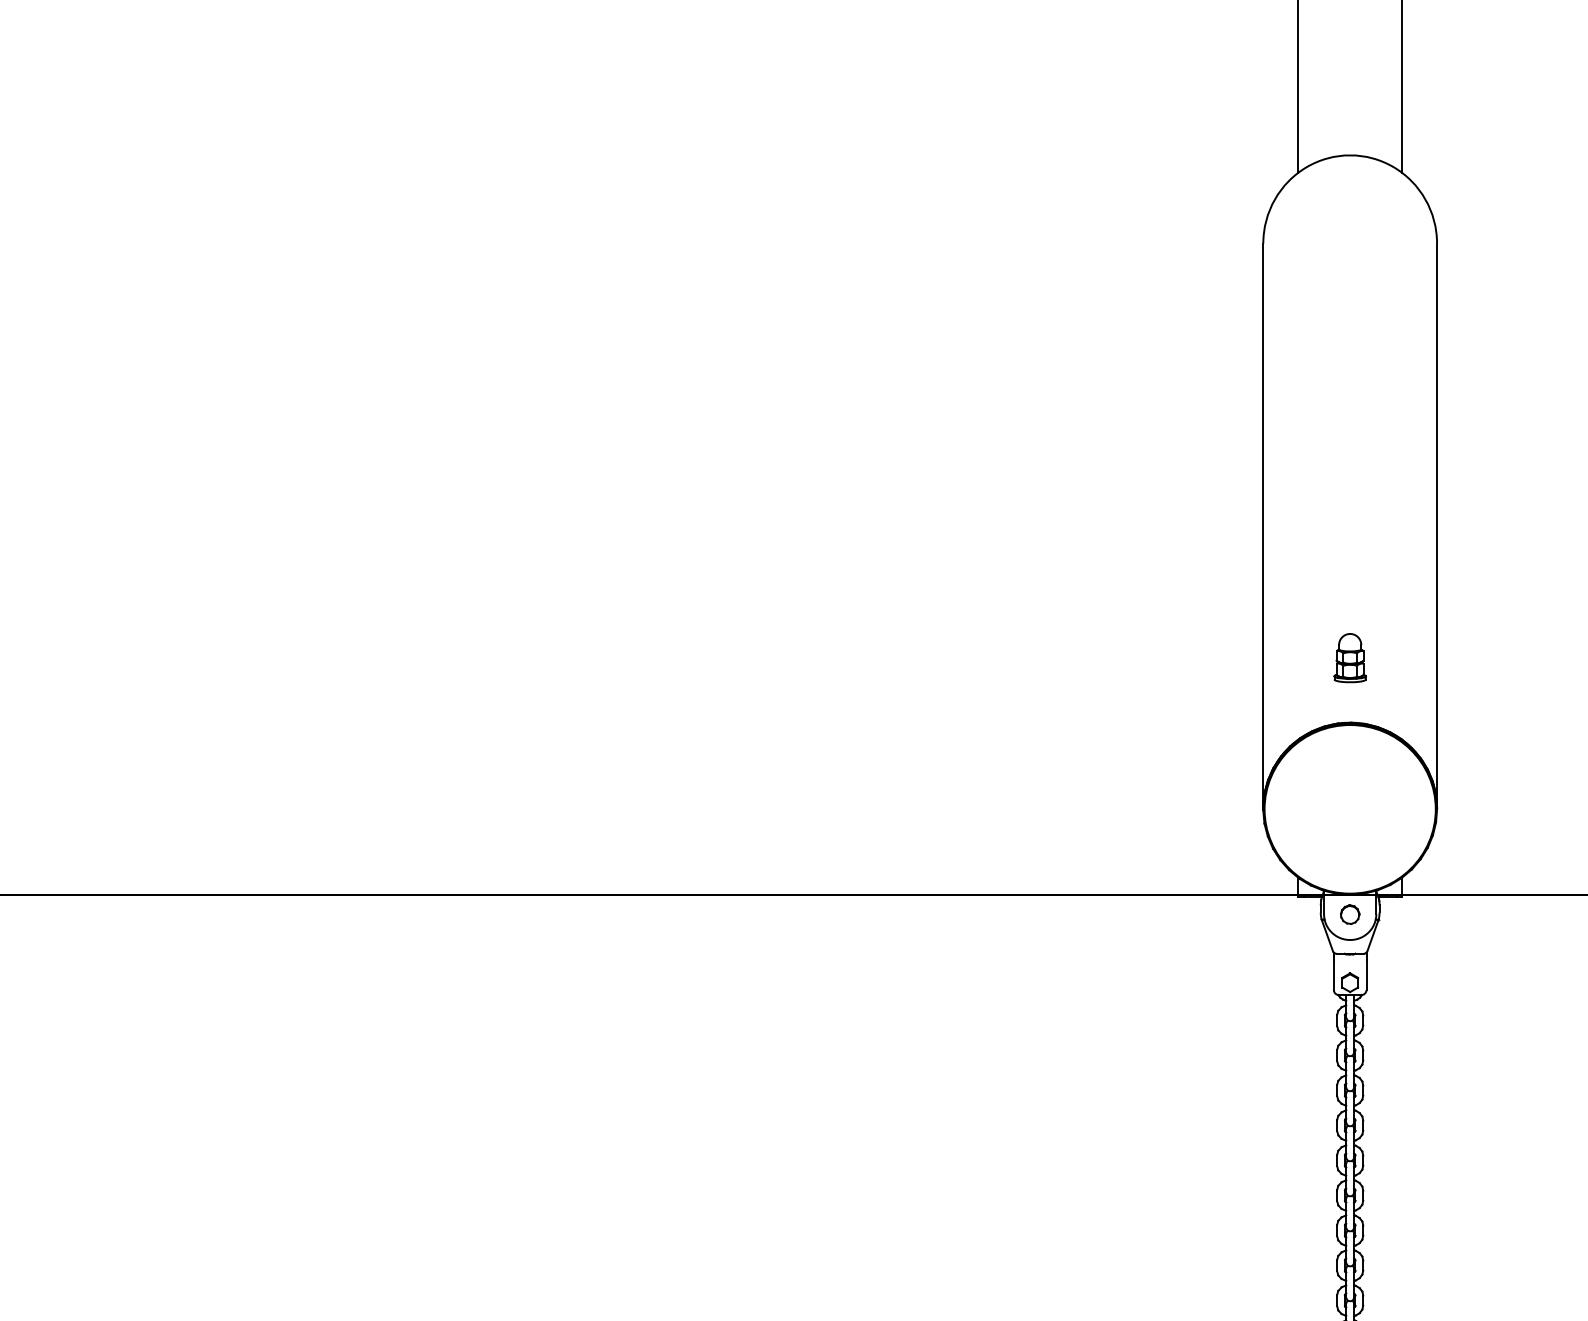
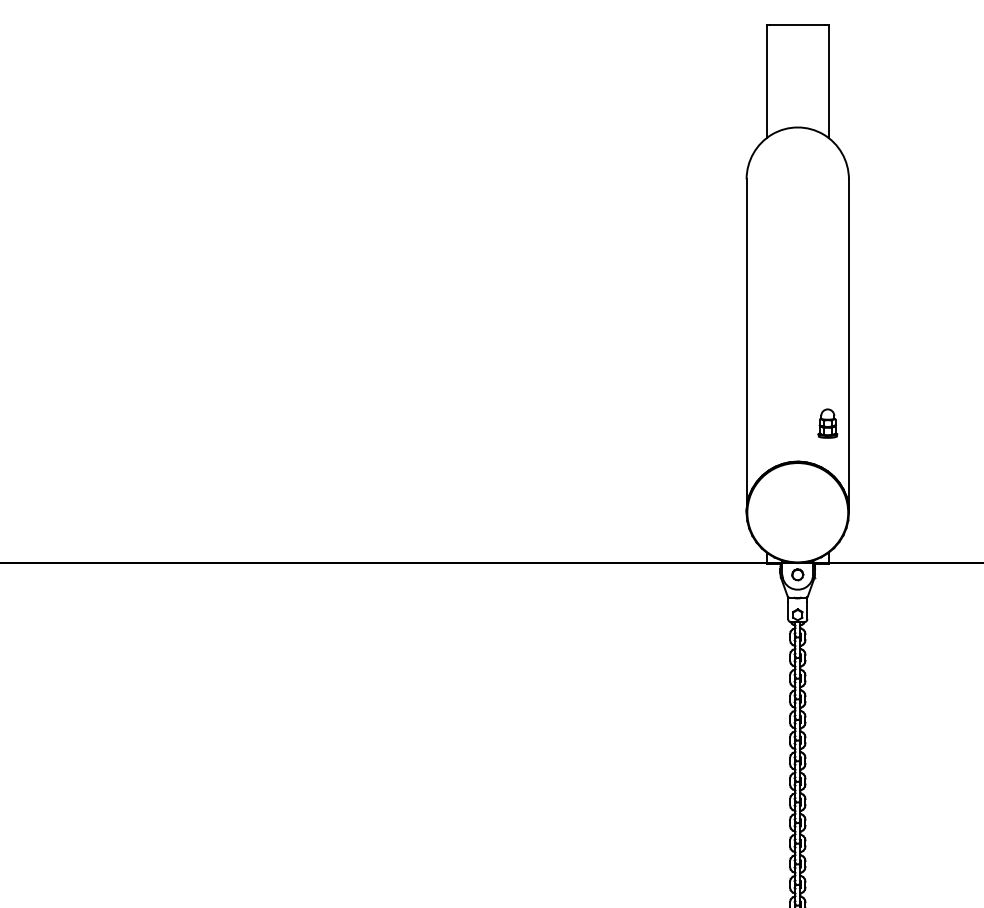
part: (1349, 657) -> (827, 423), moved

